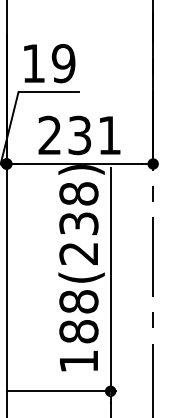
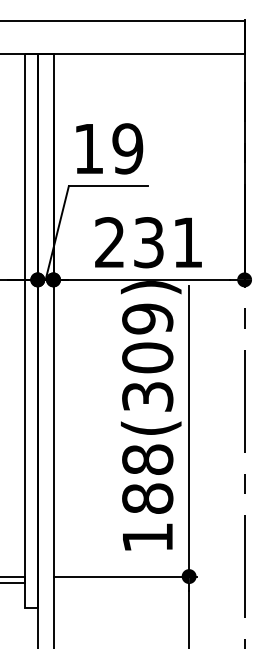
text: (78, 223) -> (147, 357), 188(238) -> 188(309)

